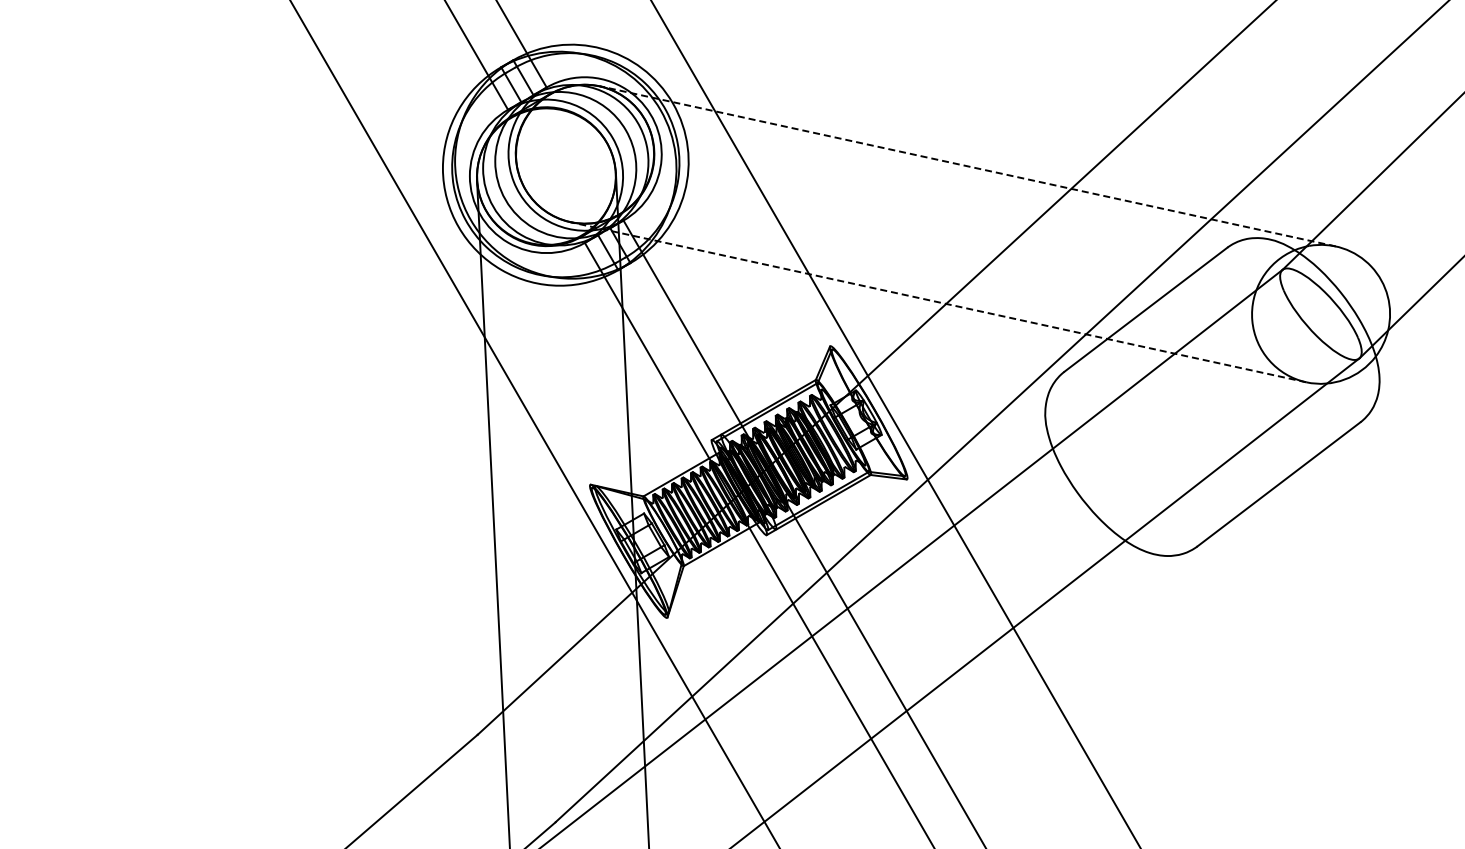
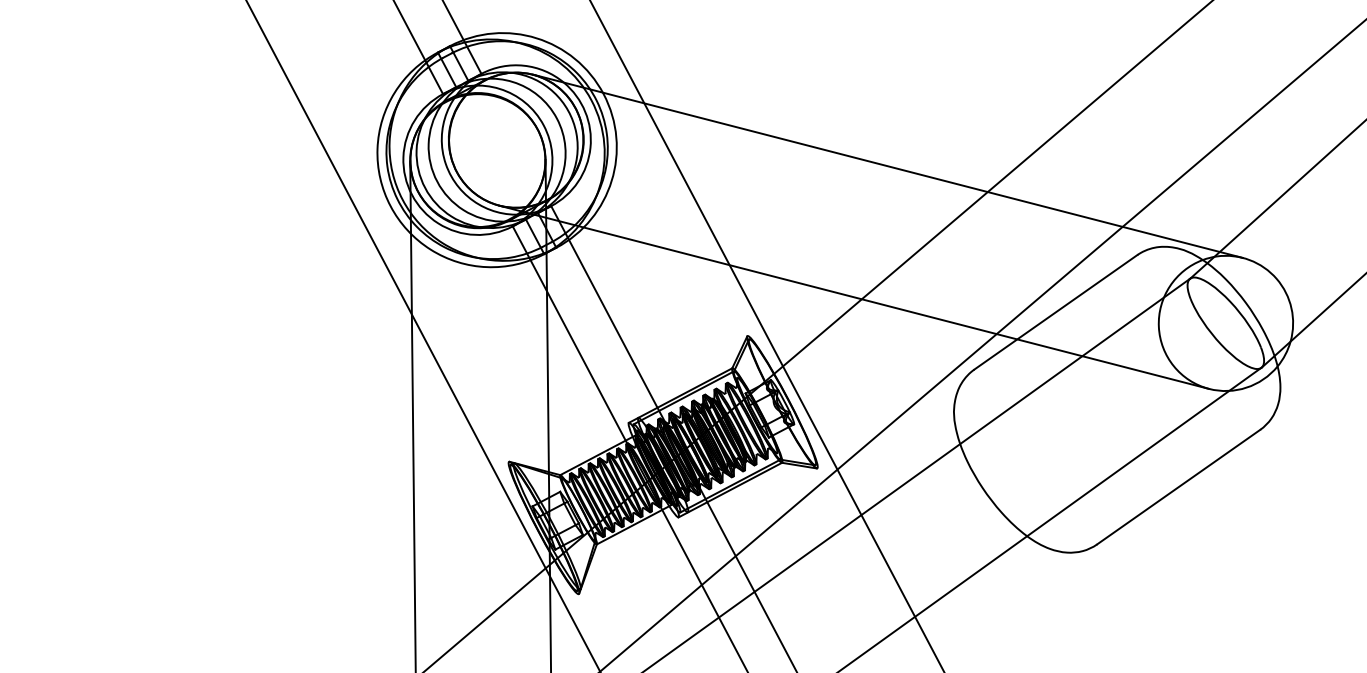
line: (967, 166) -> (887, 166), dashed -> solid
line: (938, 302) -> (854, 297), dashed -> solid

